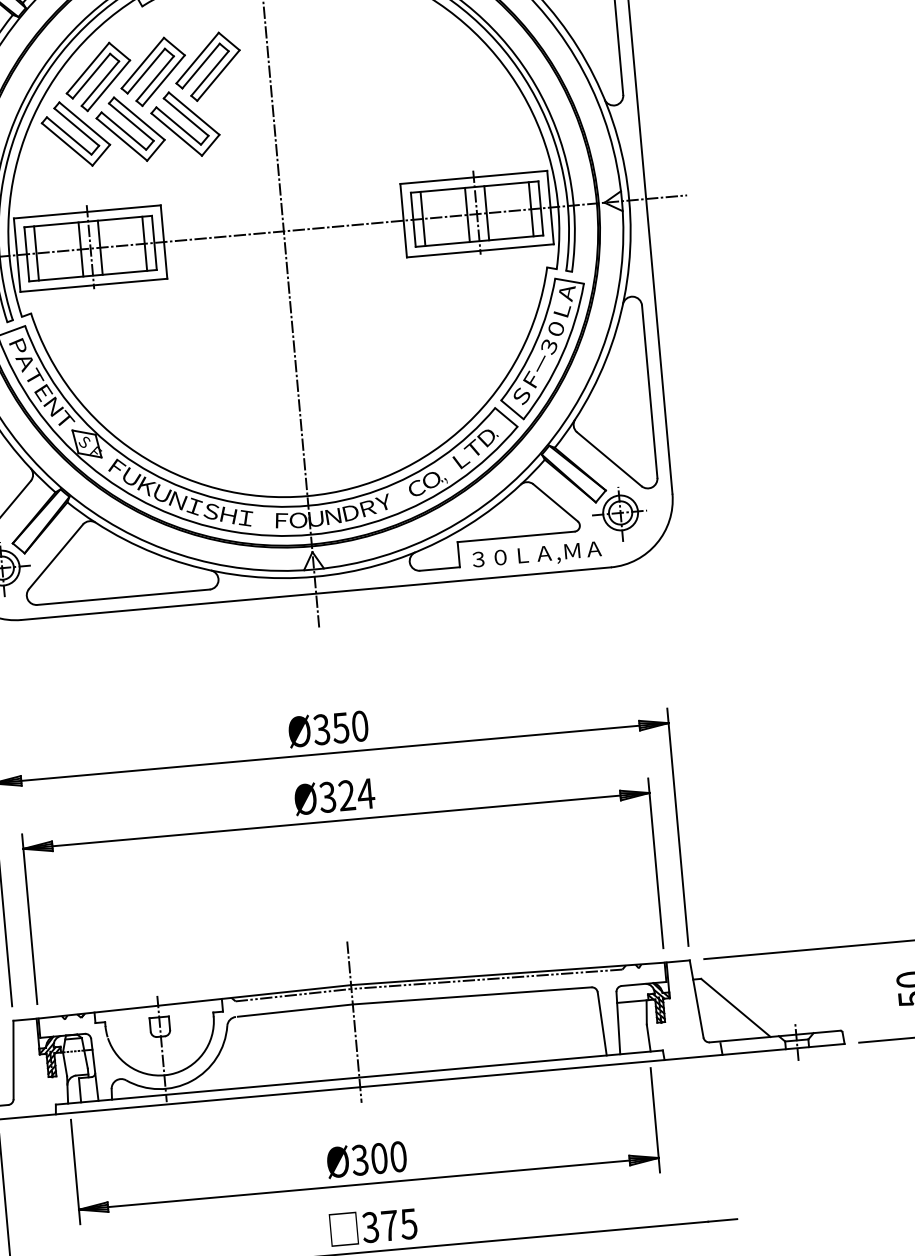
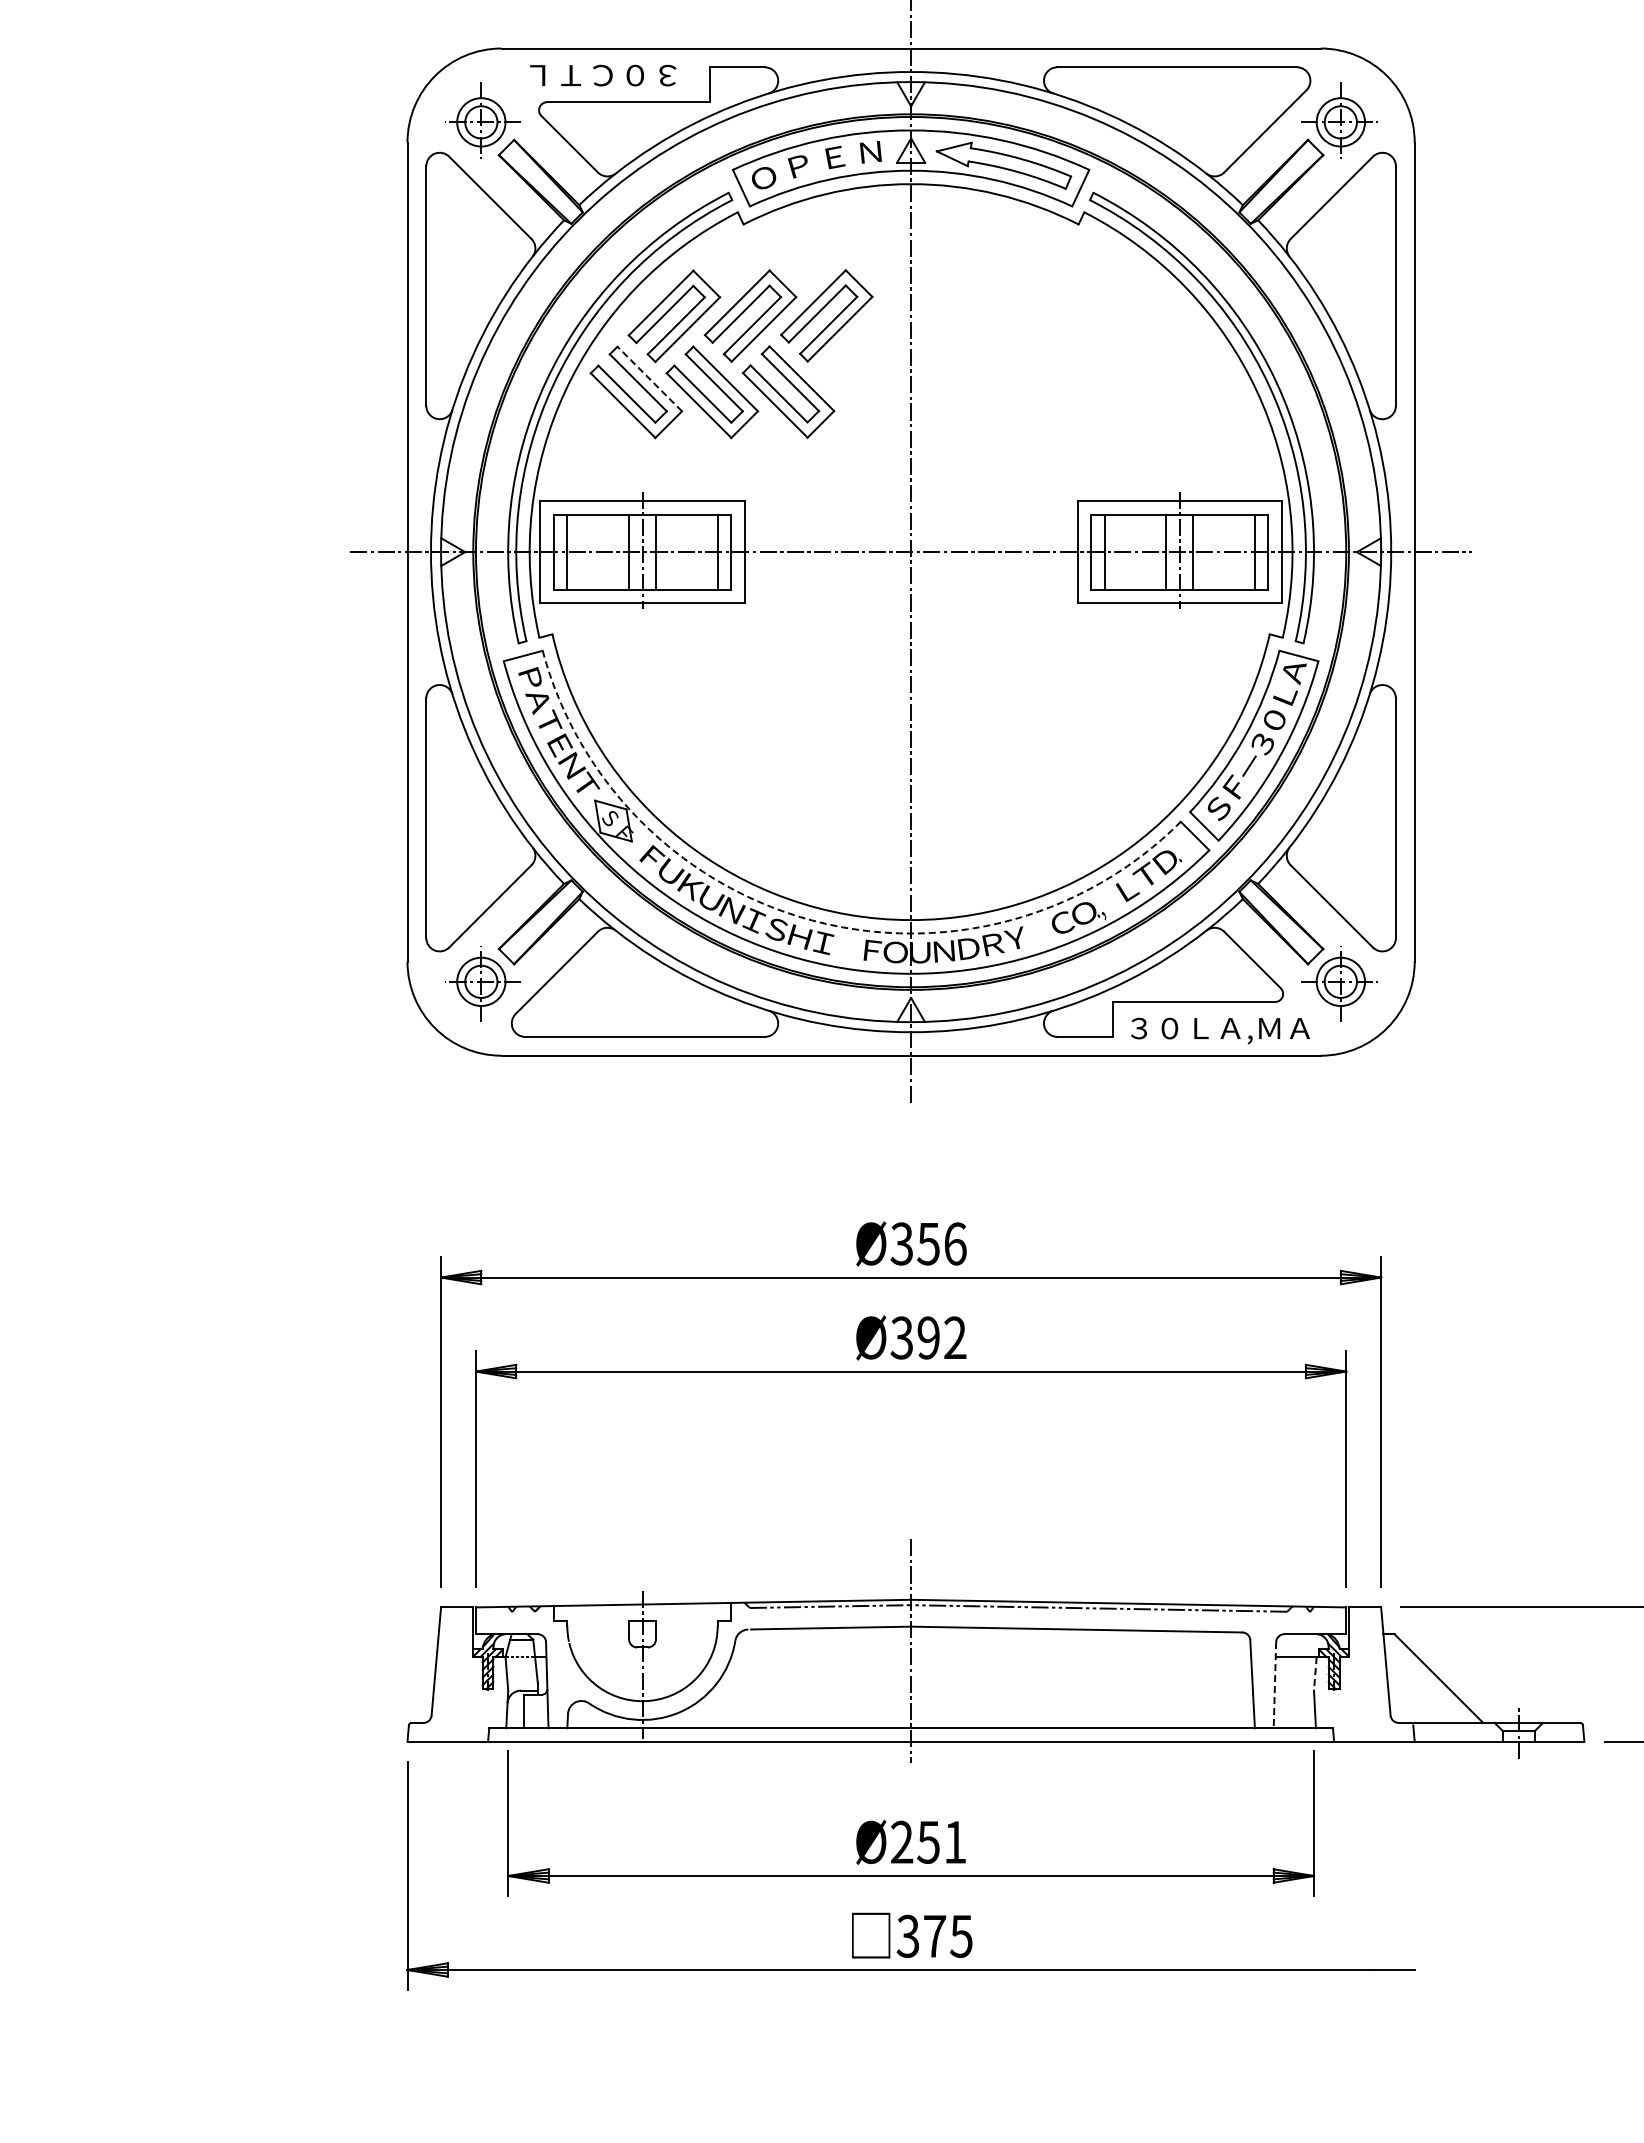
line: (84, 123) -> (649, 379), solid -> dashed
arc: (236, 502) -> (812, 920), solid -> dashed
text: (360, 725) -> (955, 1243), Ø350 -> Ø356
text: (356, 794) -> (942, 1337), Ø324 -> Ø392
line: (646, 1012) -> (1315, 1673), solid -> dashed
line: (618, 1023) -> (1274, 1685), solid -> dashed
text: (379, 1157) -> (928, 1841), Ø300 -> Ø251

